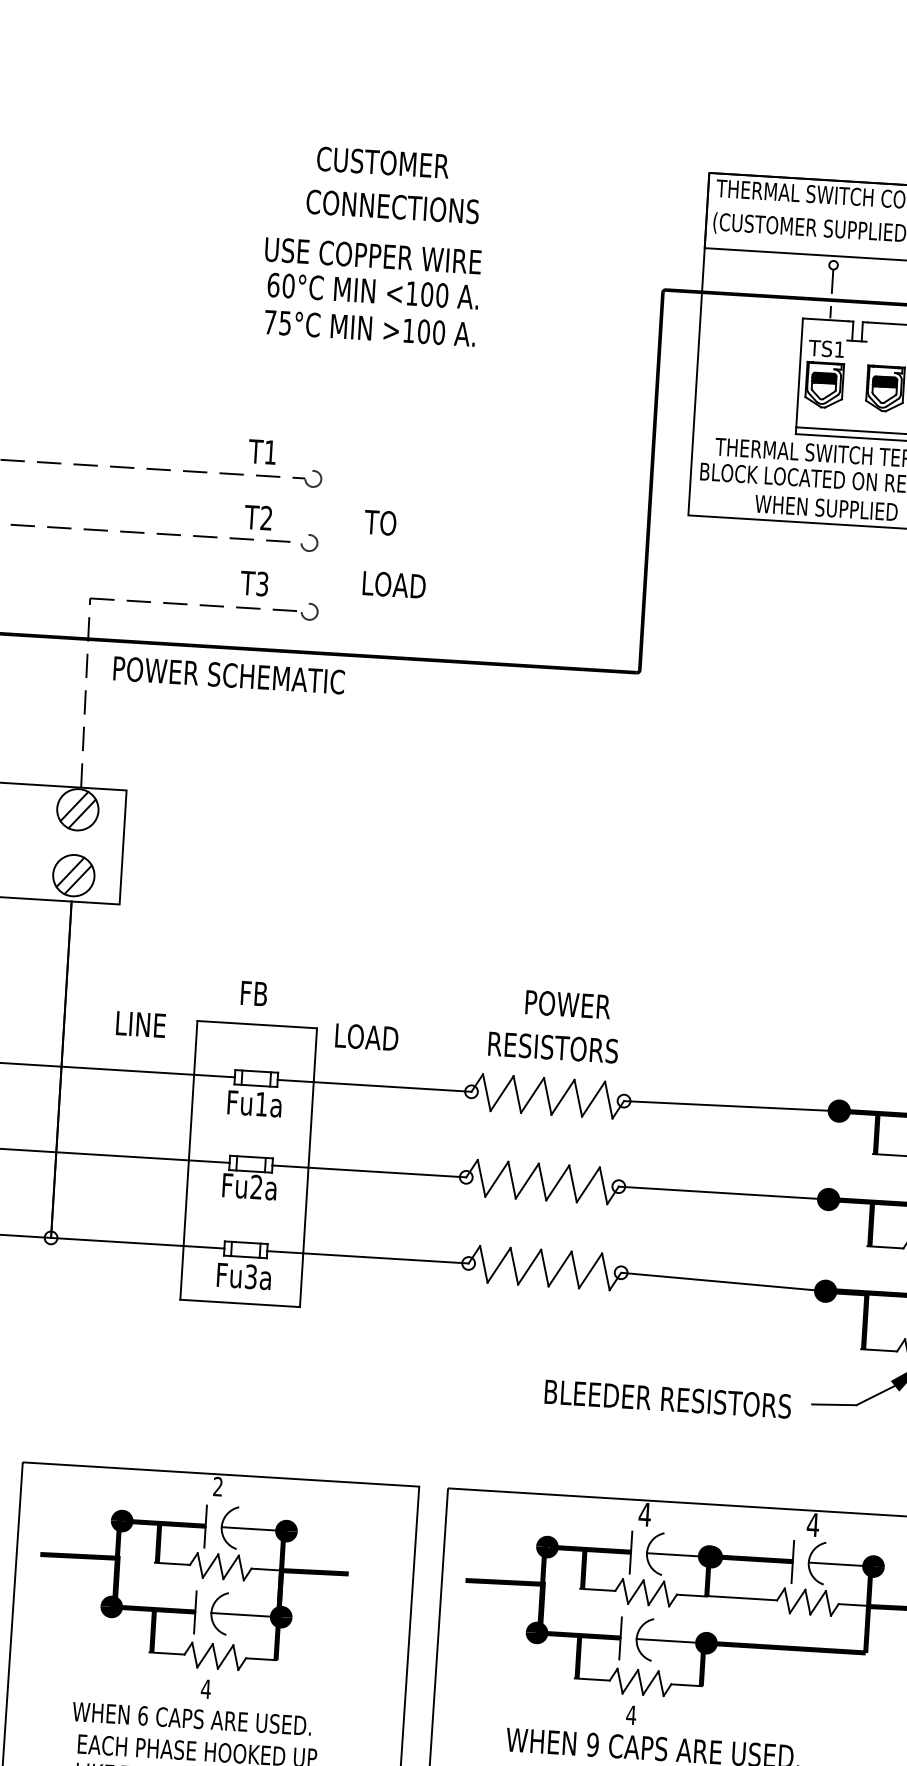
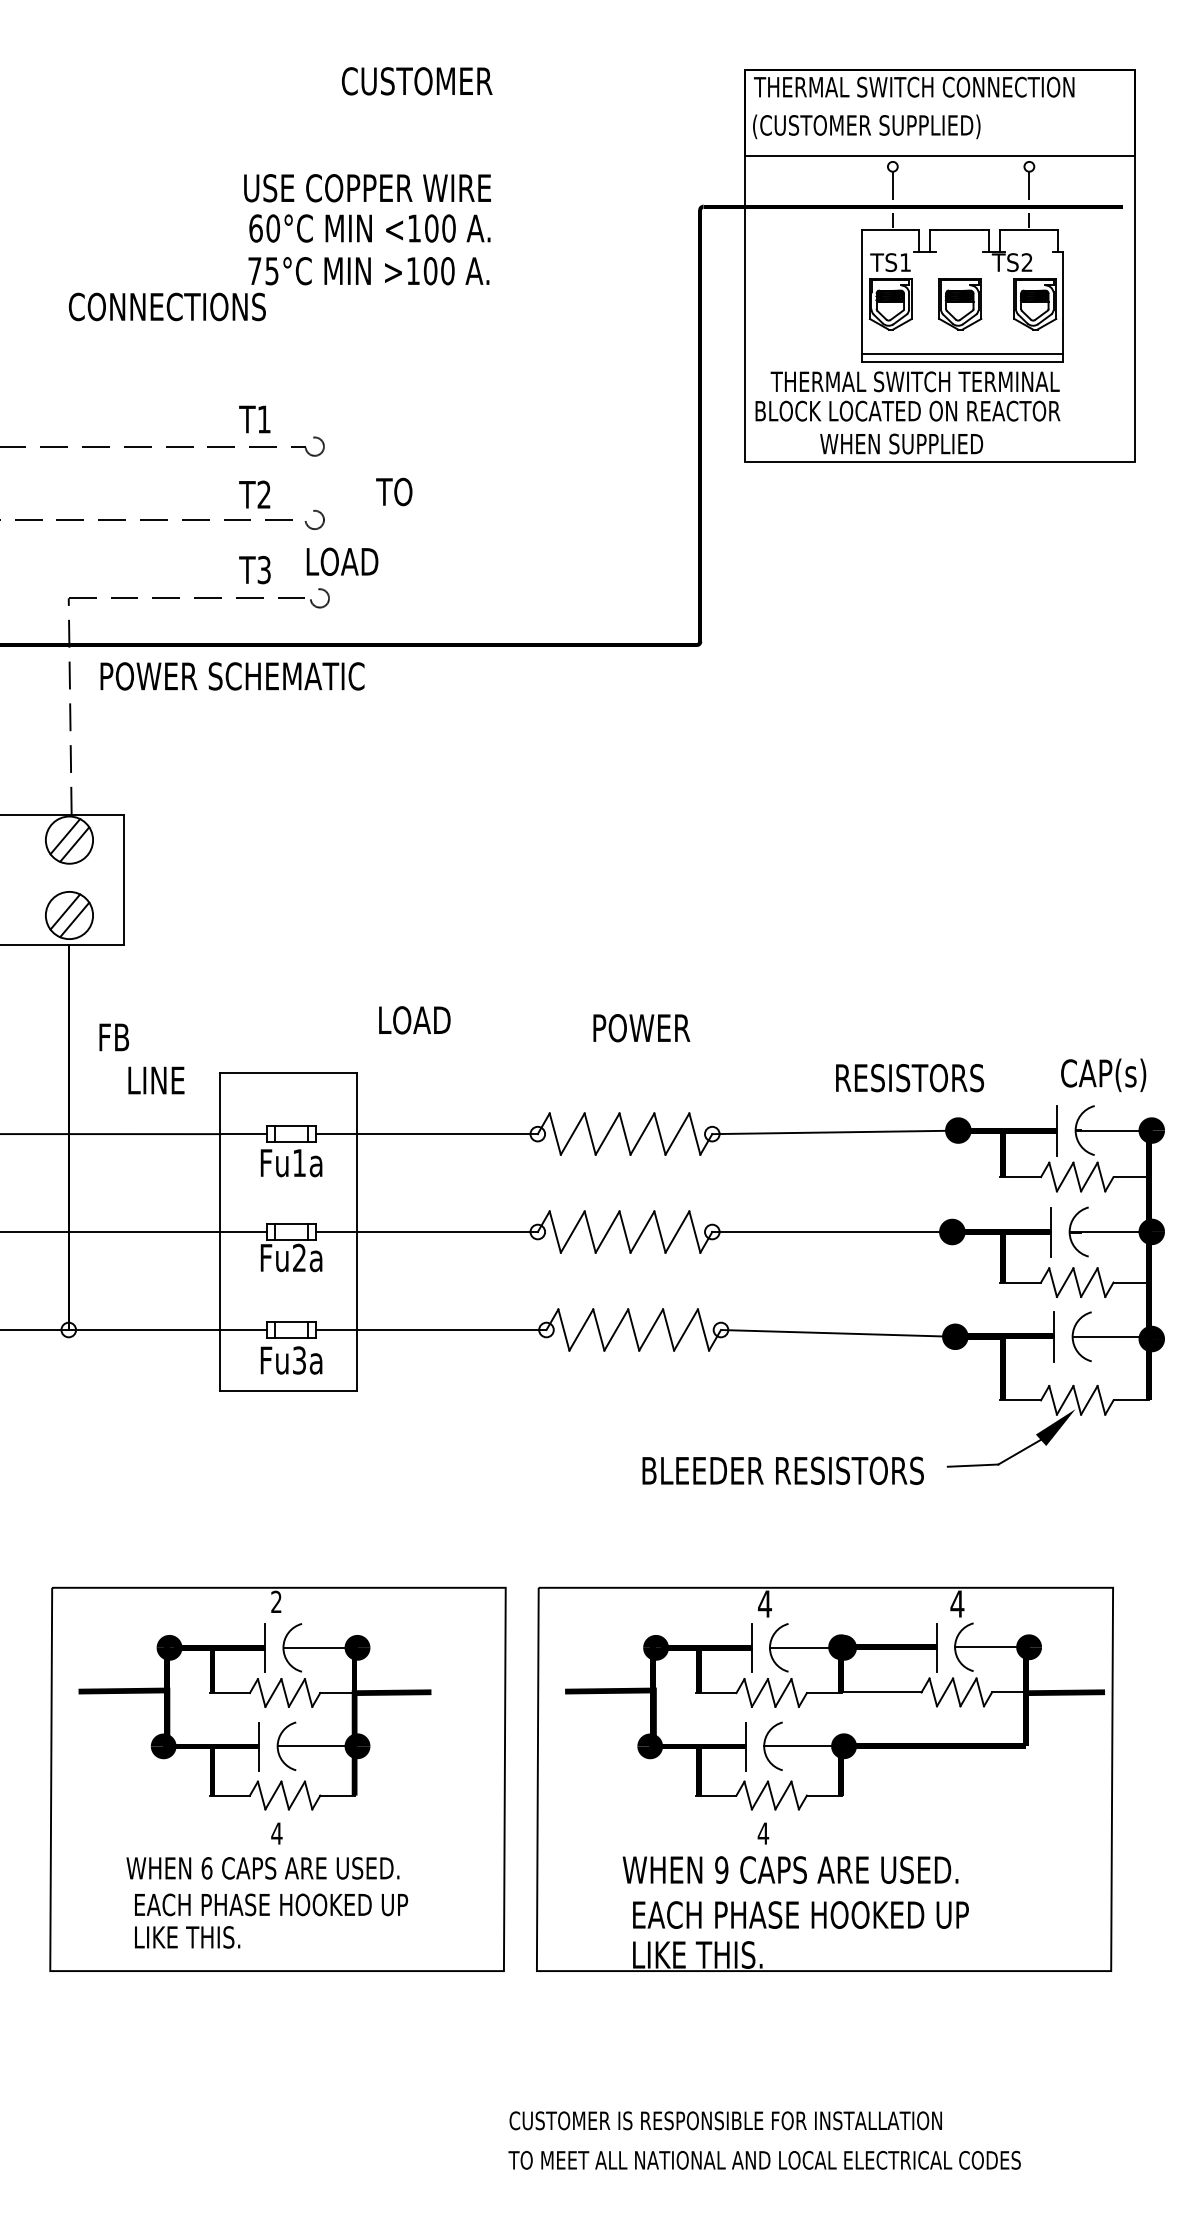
text: (382, 162) -> (416, 81), moved
text: (392, 206) -> (166, 306), moved
text: (394, 584) -> (342, 561), moved
text: (254, 993) -> (114, 1037), moved
text: (366, 1037) -> (414, 1020), moved
text: (553, 1048) -> (910, 1078), moved

